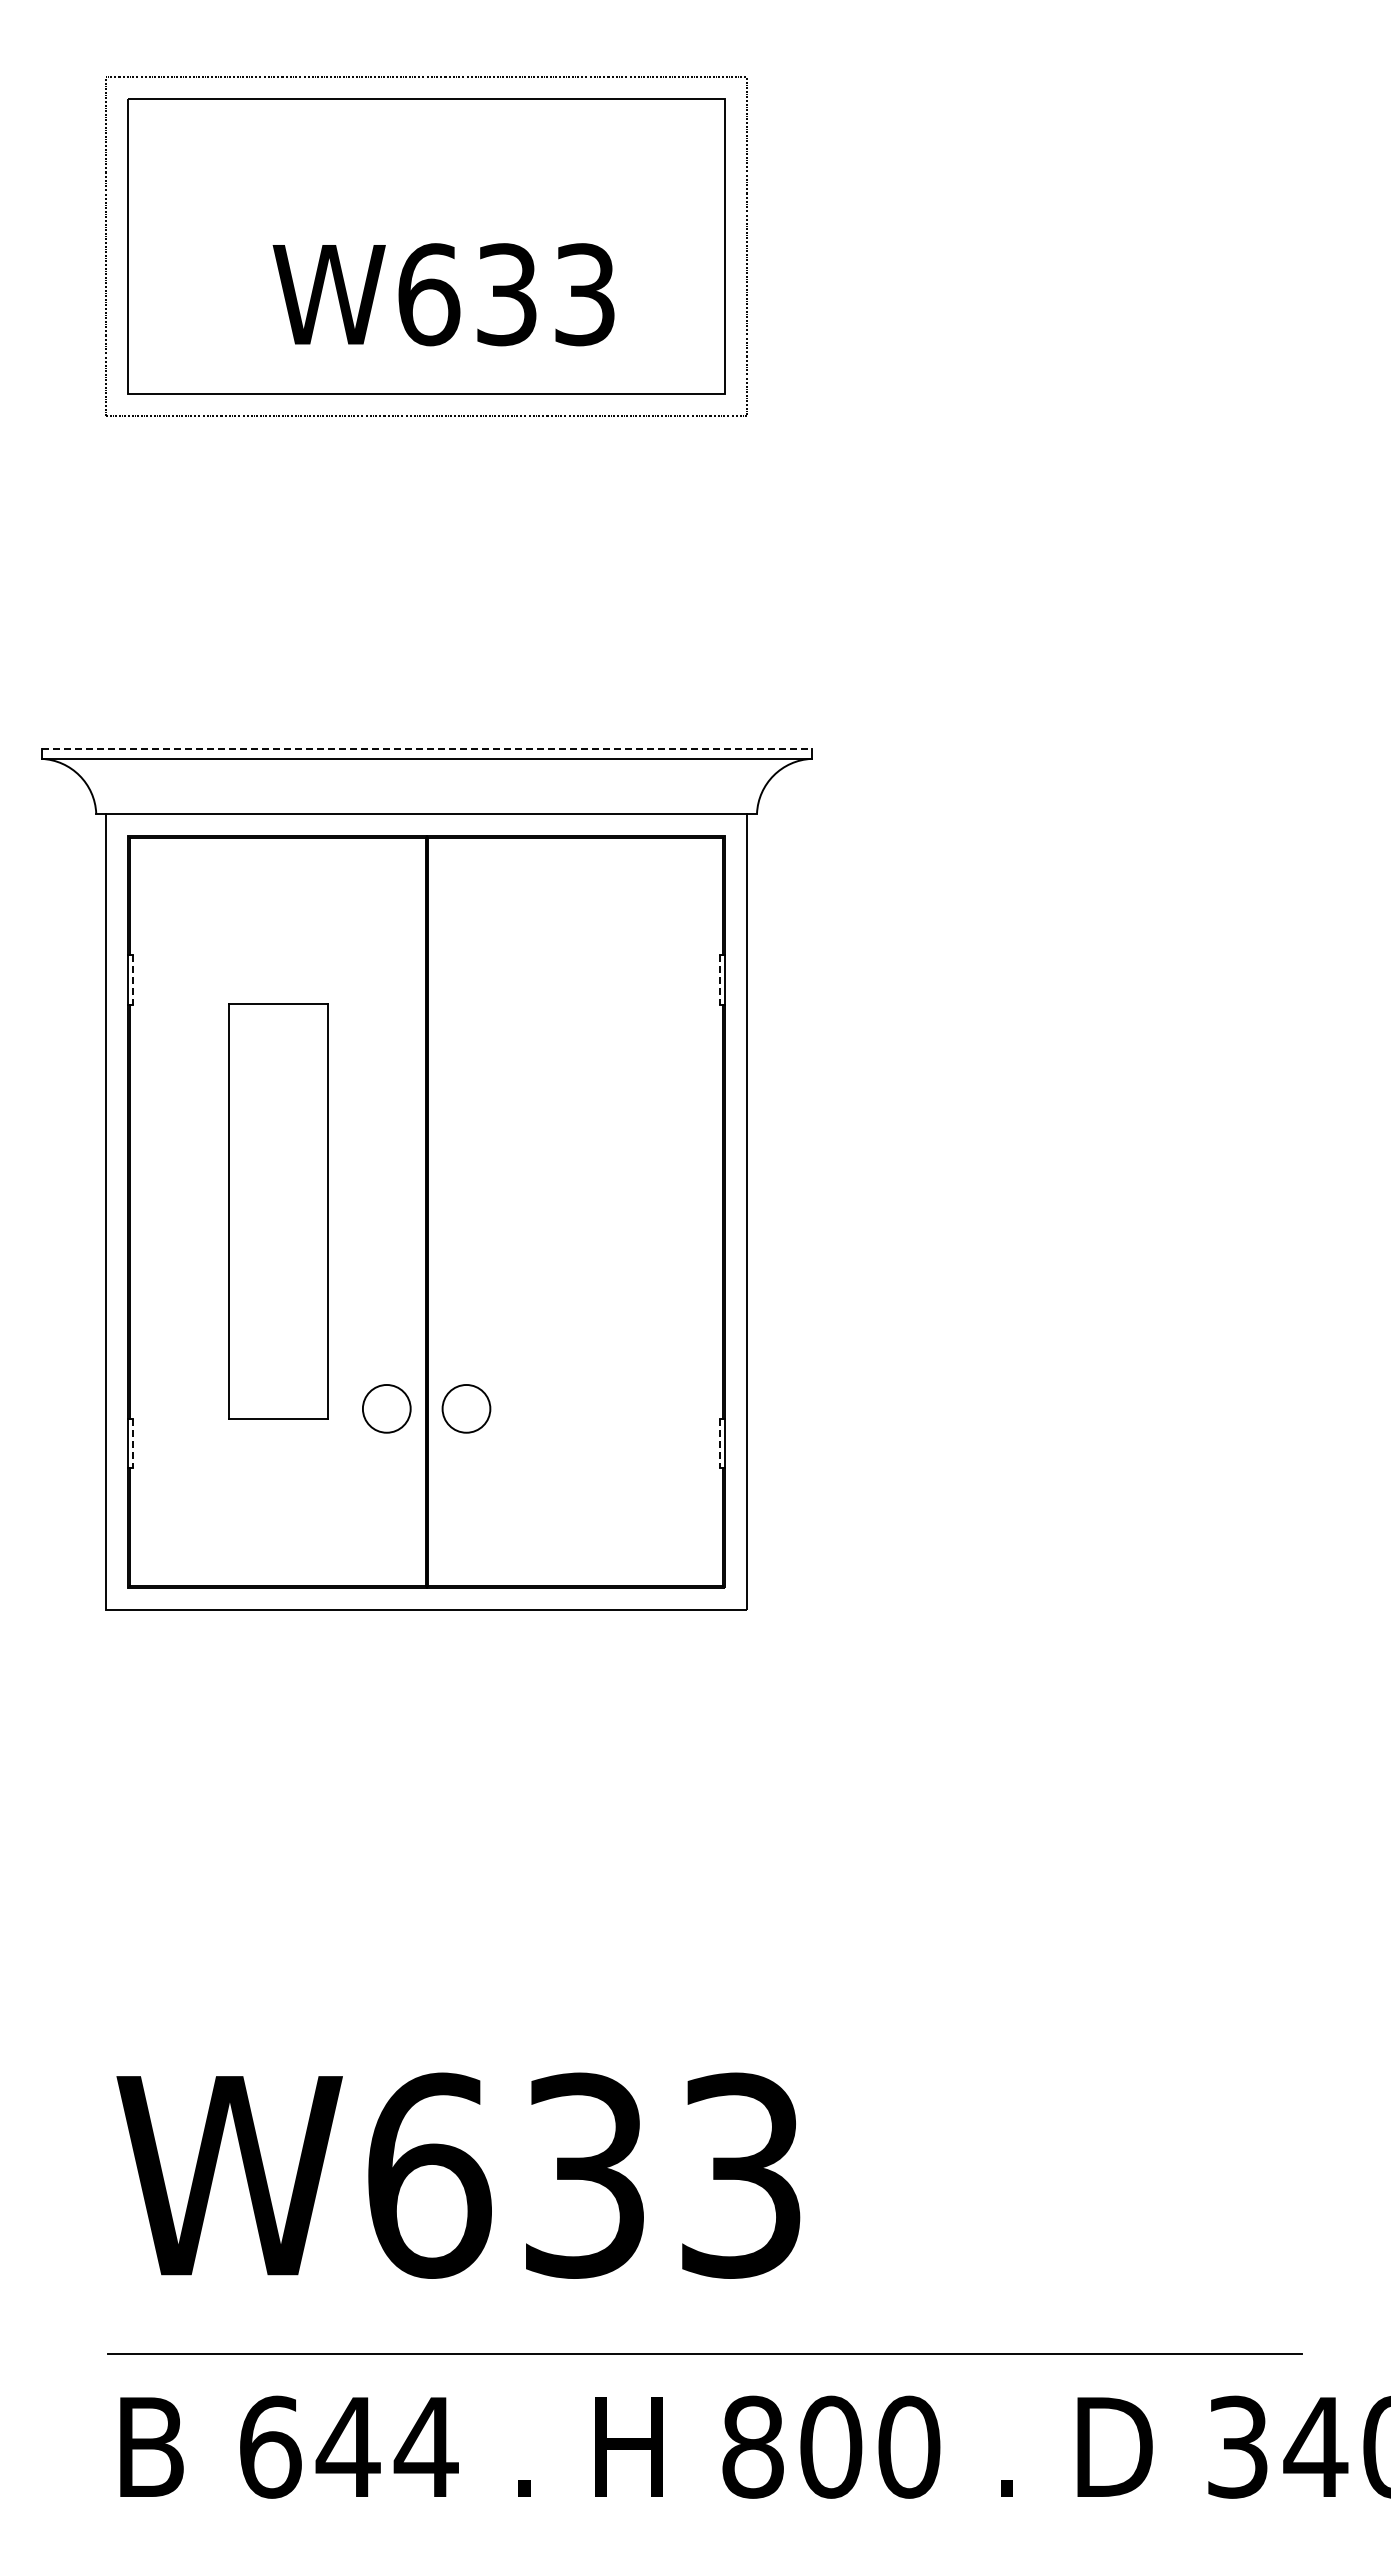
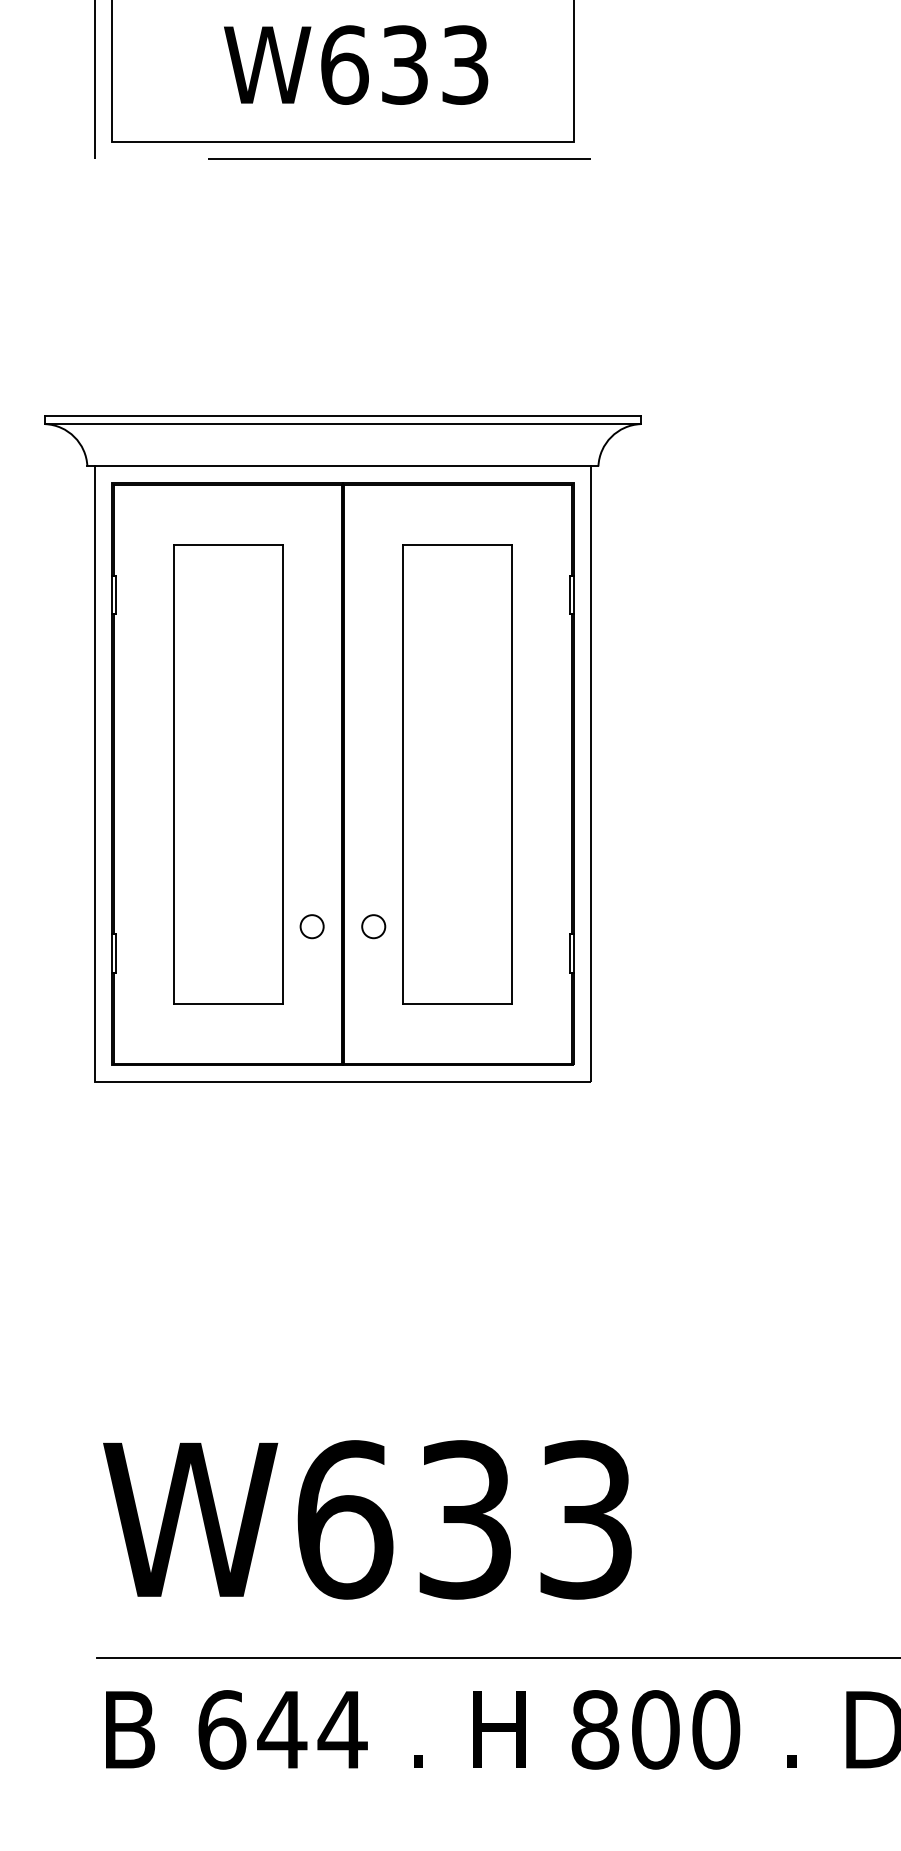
line: (427, 748) -> (343, 416), dashed -> solid
line: (133, 980) -> (116, 595), dashed -> solid
line: (720, 980) -> (570, 595), dashed -> solid
part: (278, 1211) -> (228, 774), size x1.43
part: (574, 1211) -> (457, 774), added
circle: (386, 1408) -> (311, 926), size x0.62
circle: (466, 1408) -> (373, 926), size x0.62
line: (133, 1443) -> (116, 953), dashed -> solid
line: (720, 1443) -> (570, 953), dashed -> solid

